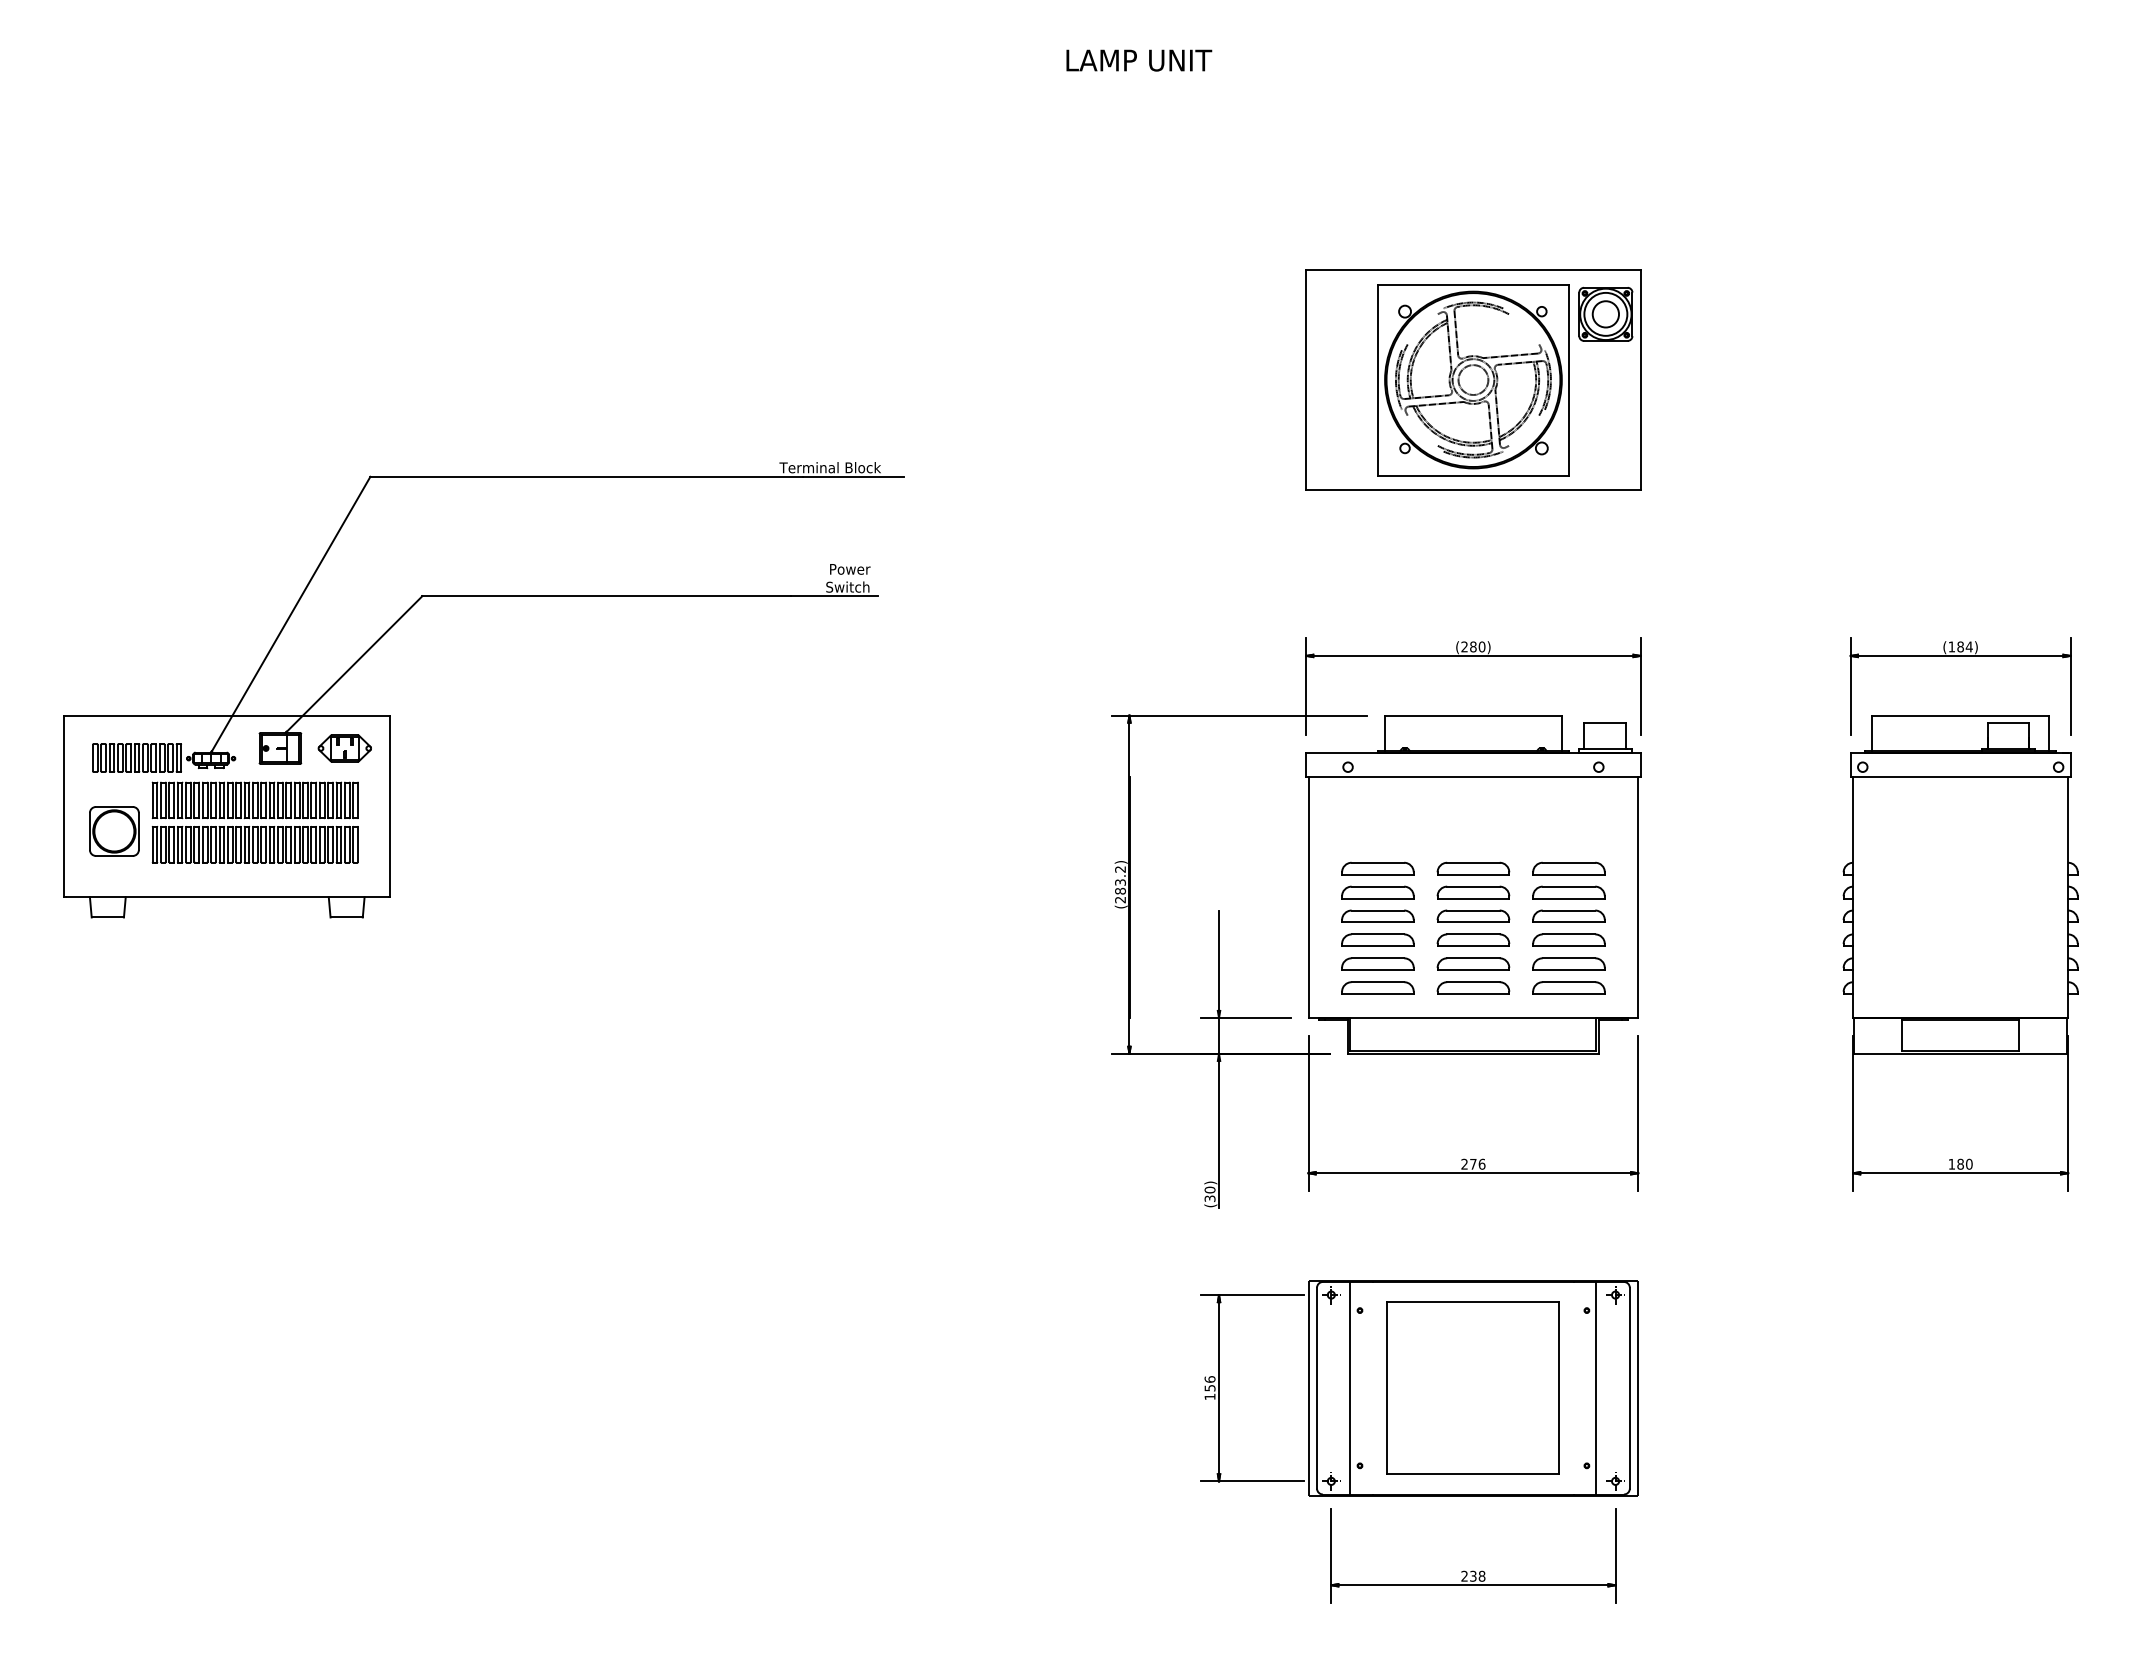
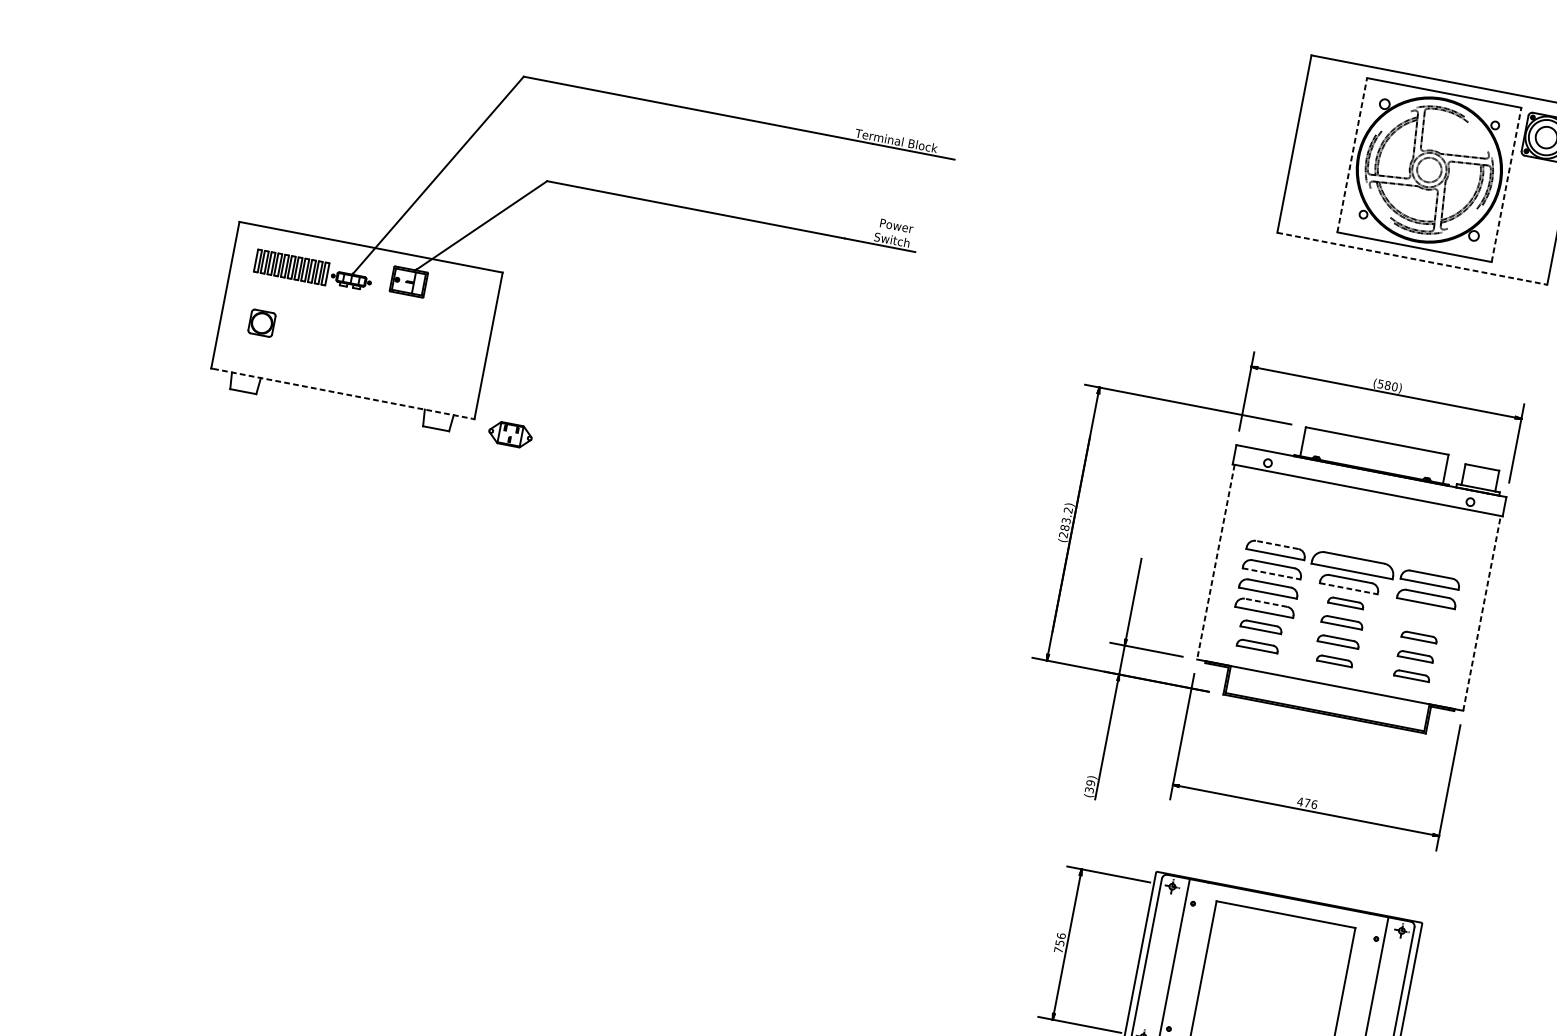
line: (1377, 380) -> (1351, 155), solid -> dashed
line: (1568, 380) -> (1506, 185), solid -> dashed
line: (1473, 489) -> (1412, 258), solid -> dashed
text: (1464, 646) -> (1380, 383), (280) -> (580)
part: (344, 748) -> (510, 434), moved
part: (254, 822) -> (376, 337), removed
part: (114, 831) -> (262, 323), size x0.6
line: (1377, 862) -> (1276, 544), solid -> dashed
part: (1473, 868) -> (1353, 564), size x1.4
line: (227, 897) -> (343, 394), solid -> dashed
line: (1308, 897) -> (1215, 562), solid -> dashed
line: (1638, 897) -> (1482, 613), solid -> dashed
line: (1377, 898) -> (1271, 573), solid -> dashed
line: (1473, 898) -> (1348, 588), solid -> dashed
part: (1473, 915) -> (1346, 602), size x0.6
part: (1568, 915) -> (1422, 617), removed
line: (1377, 934) -> (1265, 602), solid -> dashed
part: (1473, 939) -> (1342, 621), size x0.7
part: (1568, 939) -> (1419, 636), size x0.6
part: (1377, 963) -> (1261, 626), size x0.7
part: (1473, 963) -> (1338, 641), size x0.7
part: (1568, 963) -> (1415, 655), size x0.6
part: (1377, 987) -> (1257, 645), size x0.7
part: (1473, 987) -> (1334, 660), size x0.6
part: (1568, 987) -> (1411, 675), size x0.6
text: (1464, 1163) -> (1300, 801), 276 -> 476
text: (1209, 1190) -> (1090, 783), (30) -> (39)
text: (1209, 1396) -> (1058, 949), 156 -> 756

